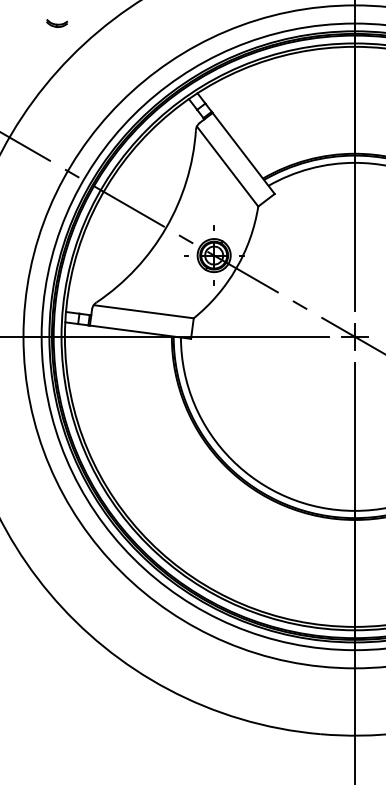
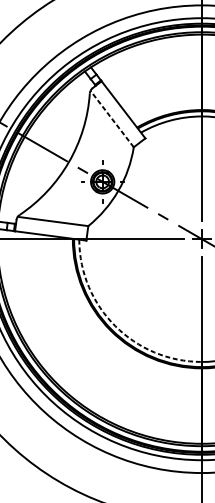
line: (227, 166) -> (112, 119), solid -> dashed
arc: (232, 460) -> (115, 326), solid -> dashed

